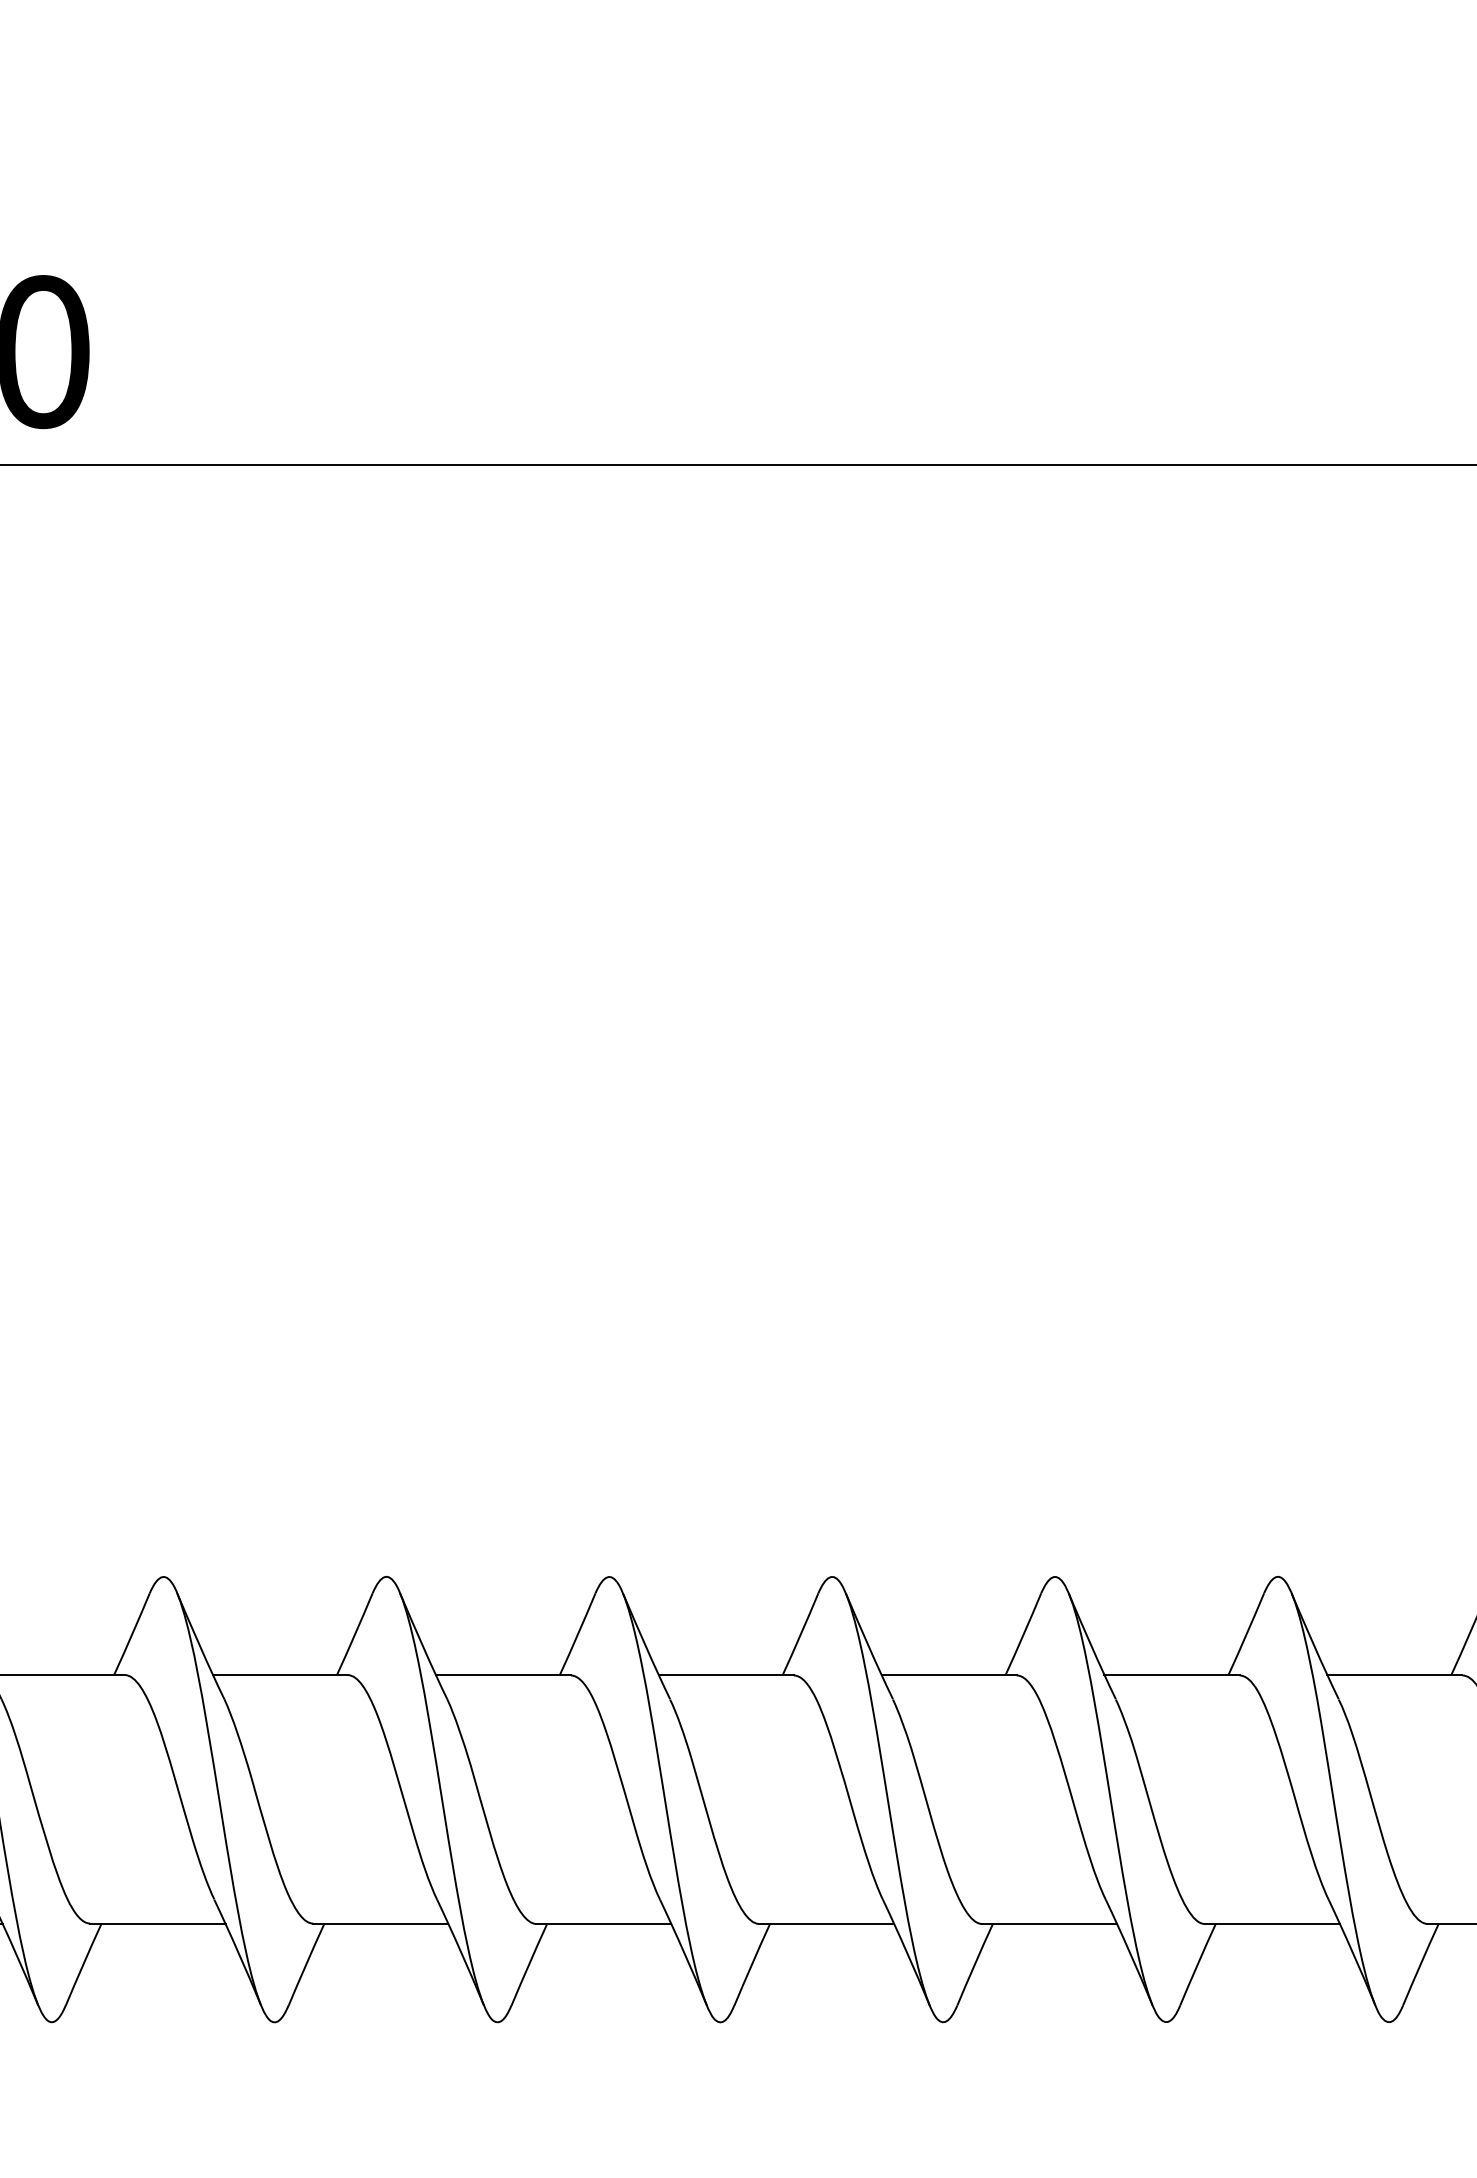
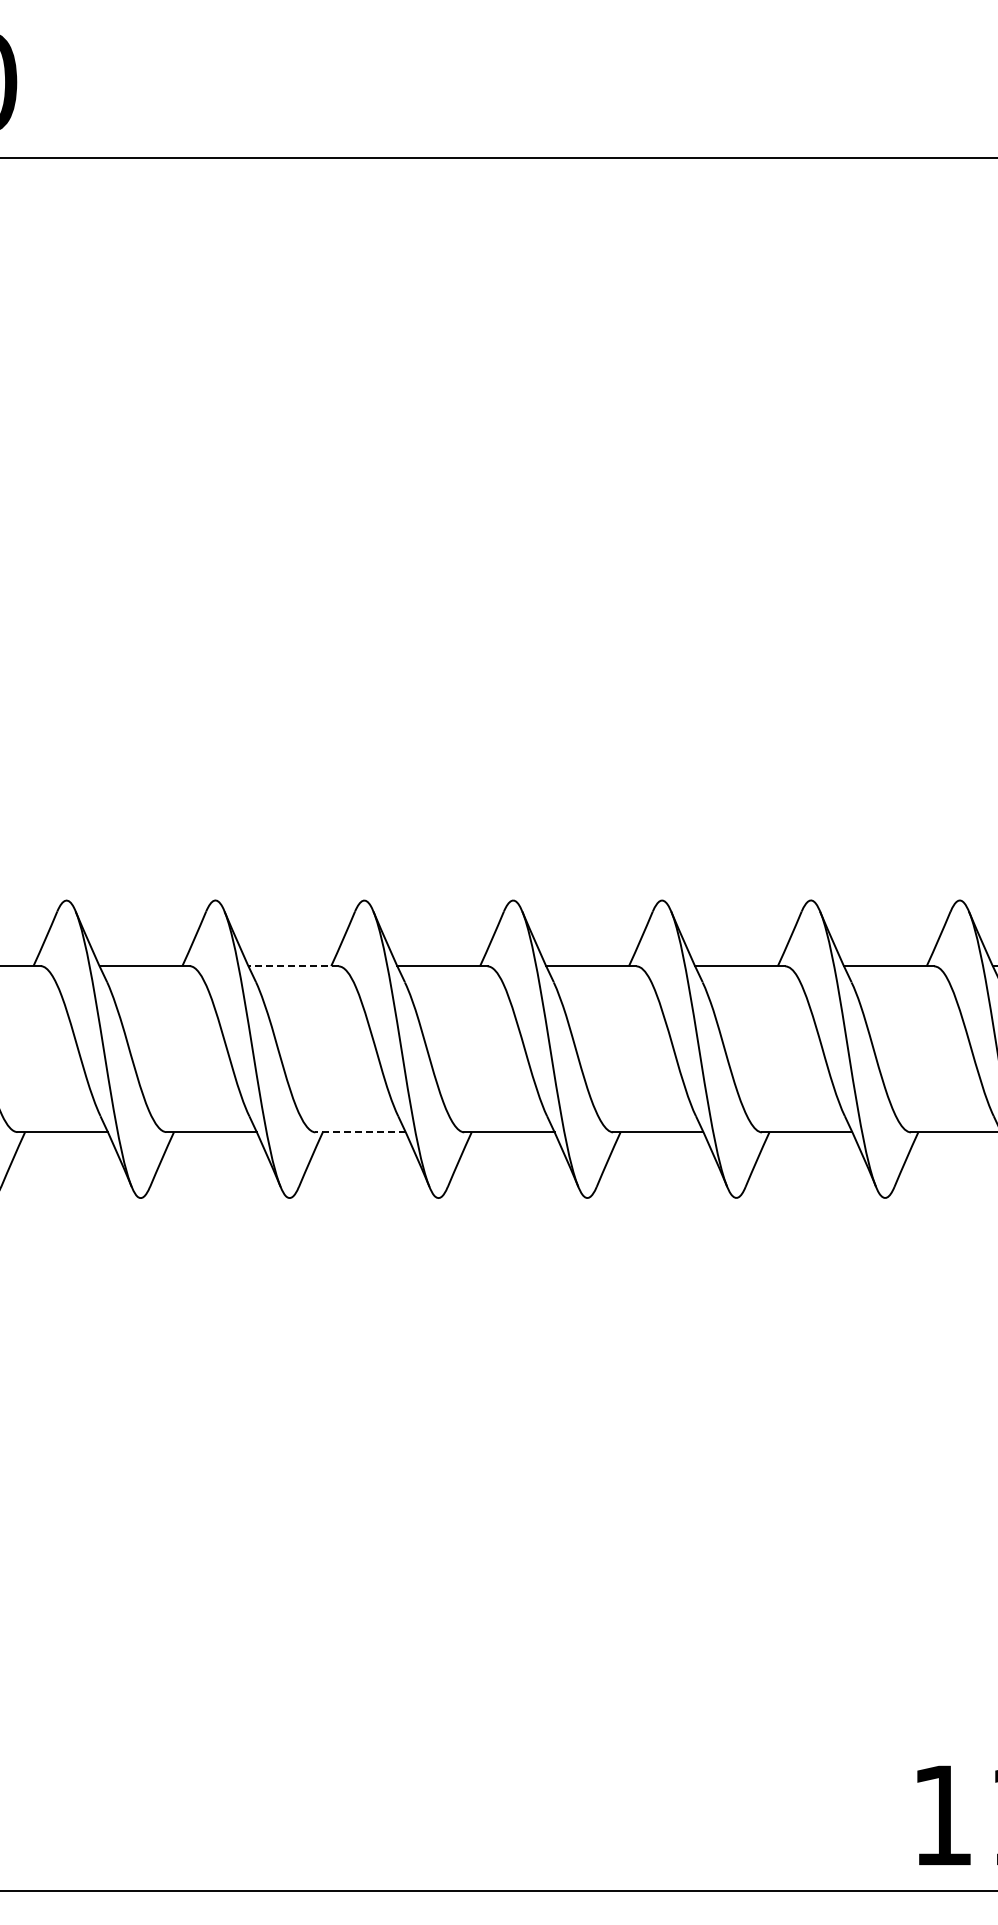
line: (503, 1675) -> (293, 966), solid -> dashed
line: (603, 1924) -> (360, 1132), solid -> dashed

